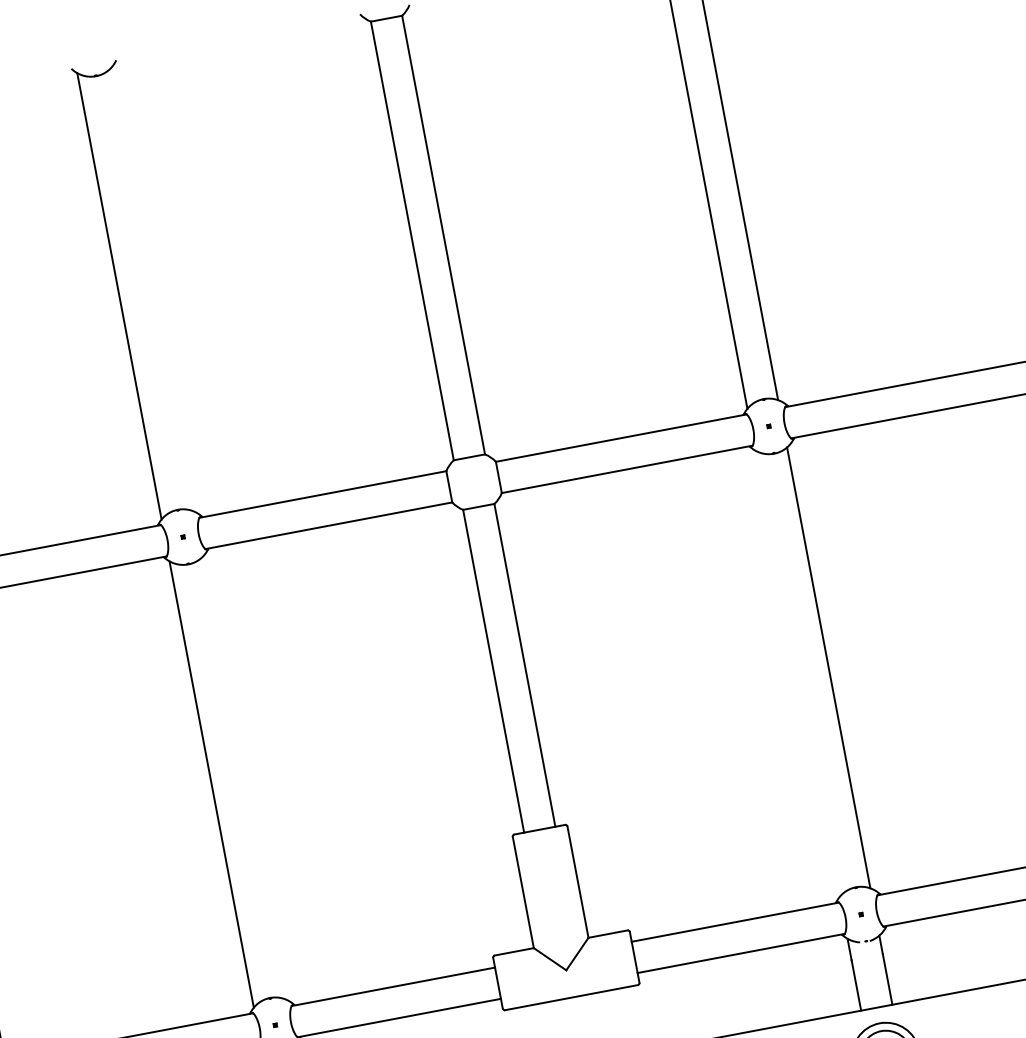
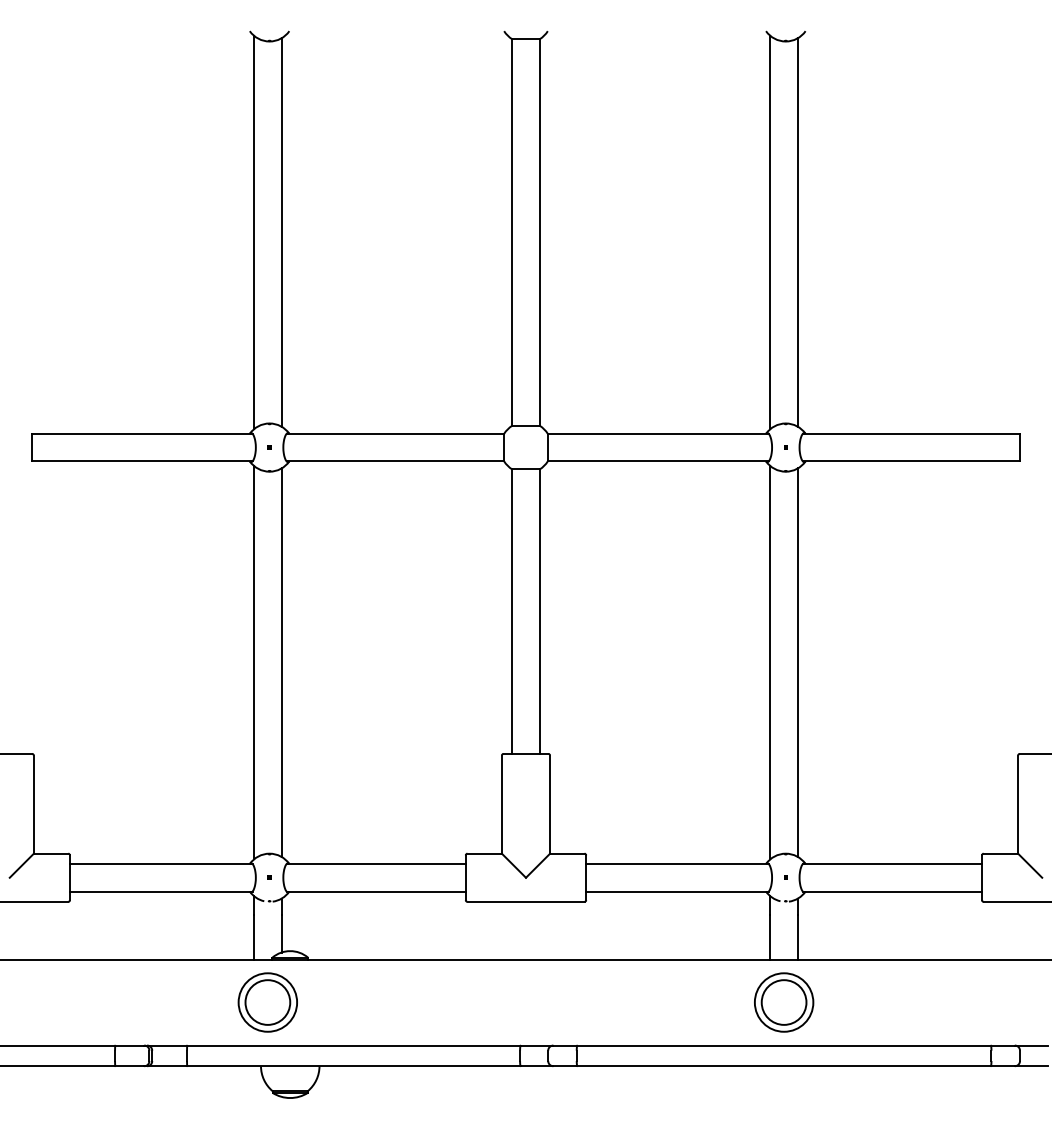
line: (150, 290) -> (281, 232), added
line: (797, 673) -> (770, 662), added
line: (242, 778) -> (281, 662), added

